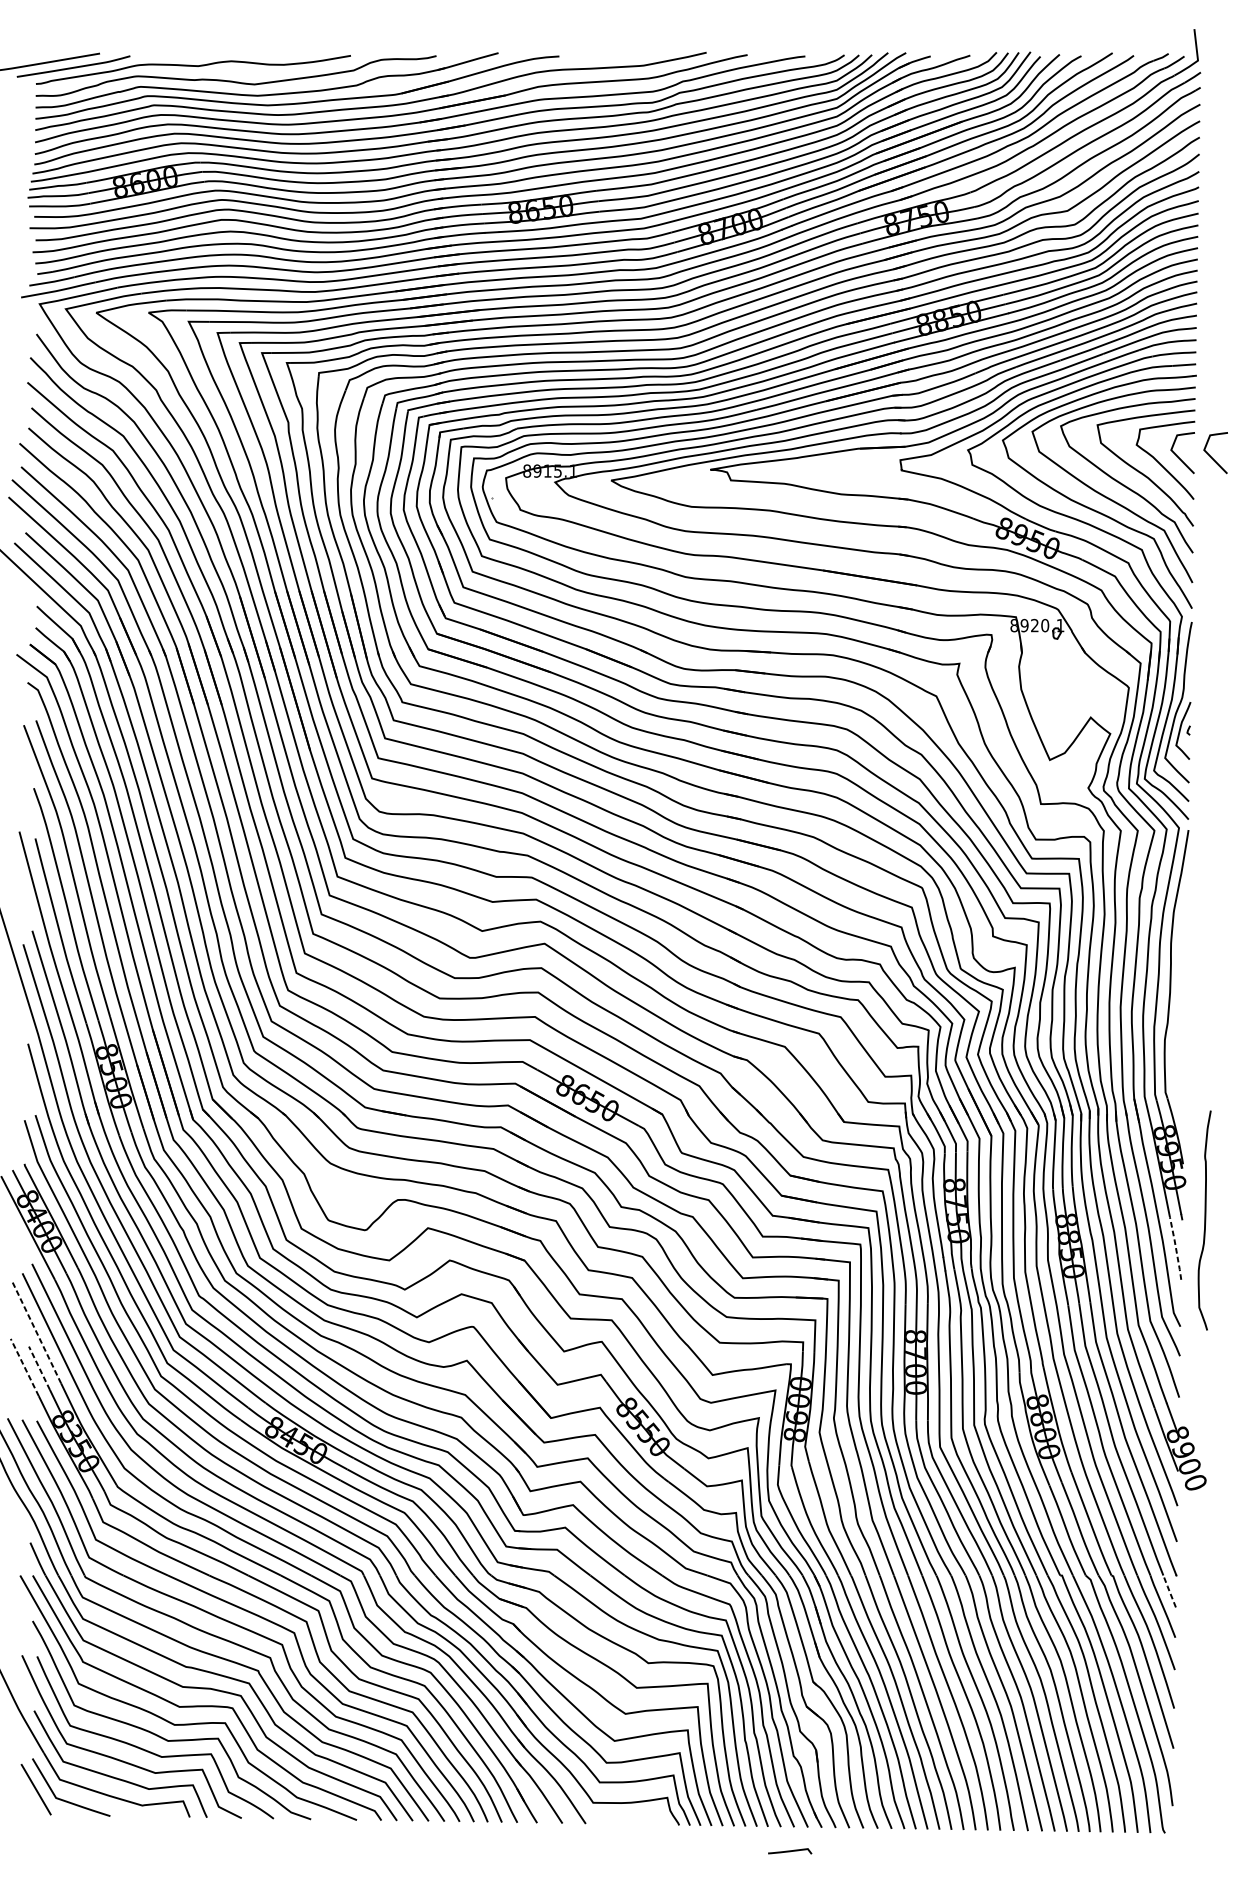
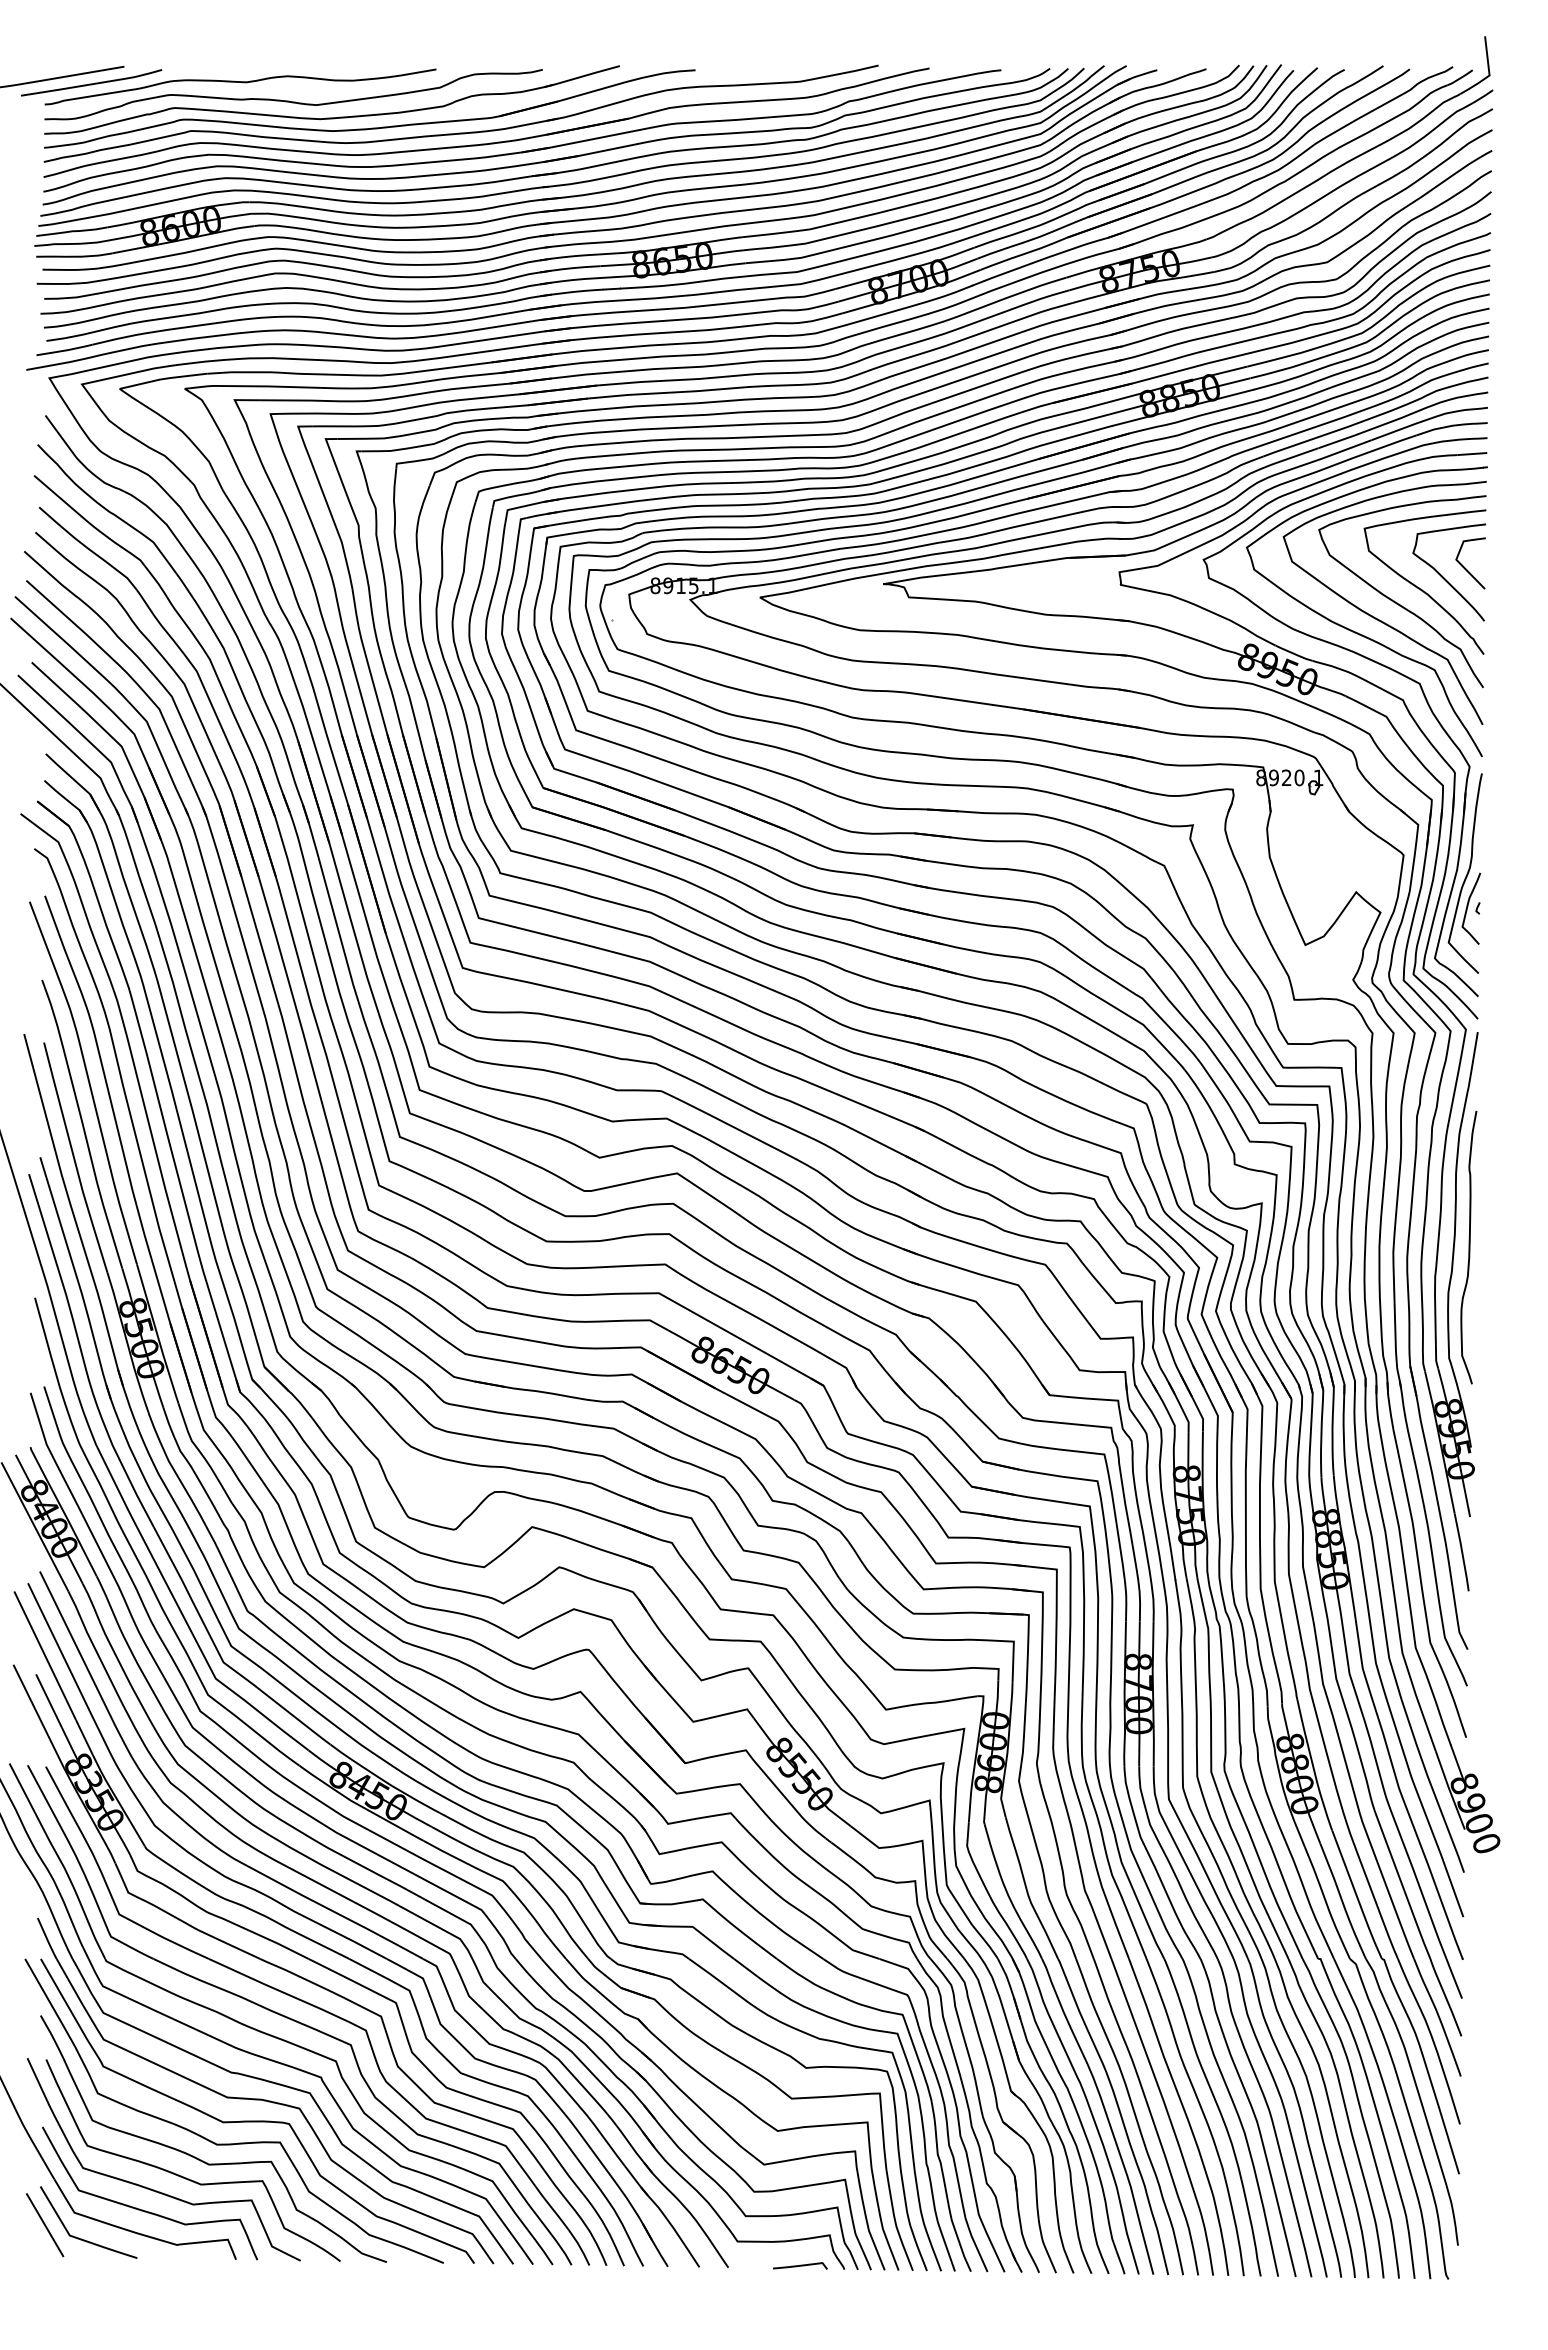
curve: (1211, 456) -> (1506, 567), removed
curve: (1204, 1220) -> (1468, 1247), moved
line: (1176, 1248) -> (1462, 1552), dashed -> solid
line: (35, 1331) -> (44, 1655), dashed -> solid
line: (24, 1367) -> (30, 1700), dashed -> solid
line: (39, 1368) -> (49, 1701), dashed -> solid
line: (1169, 1590) -> (1453, 1977), dashed -> solid
curve: (790, 1851) -> (800, 2265), moved

